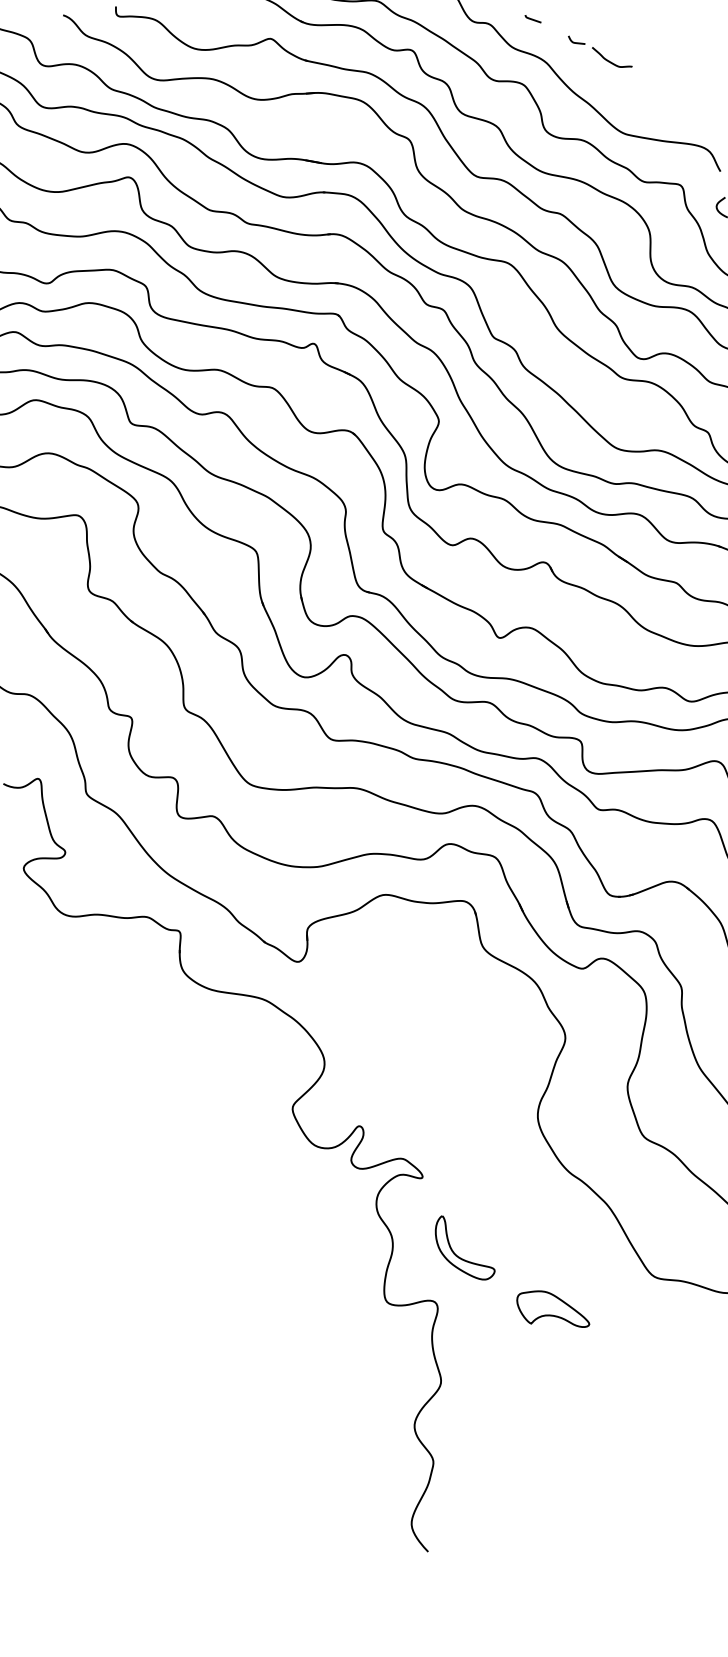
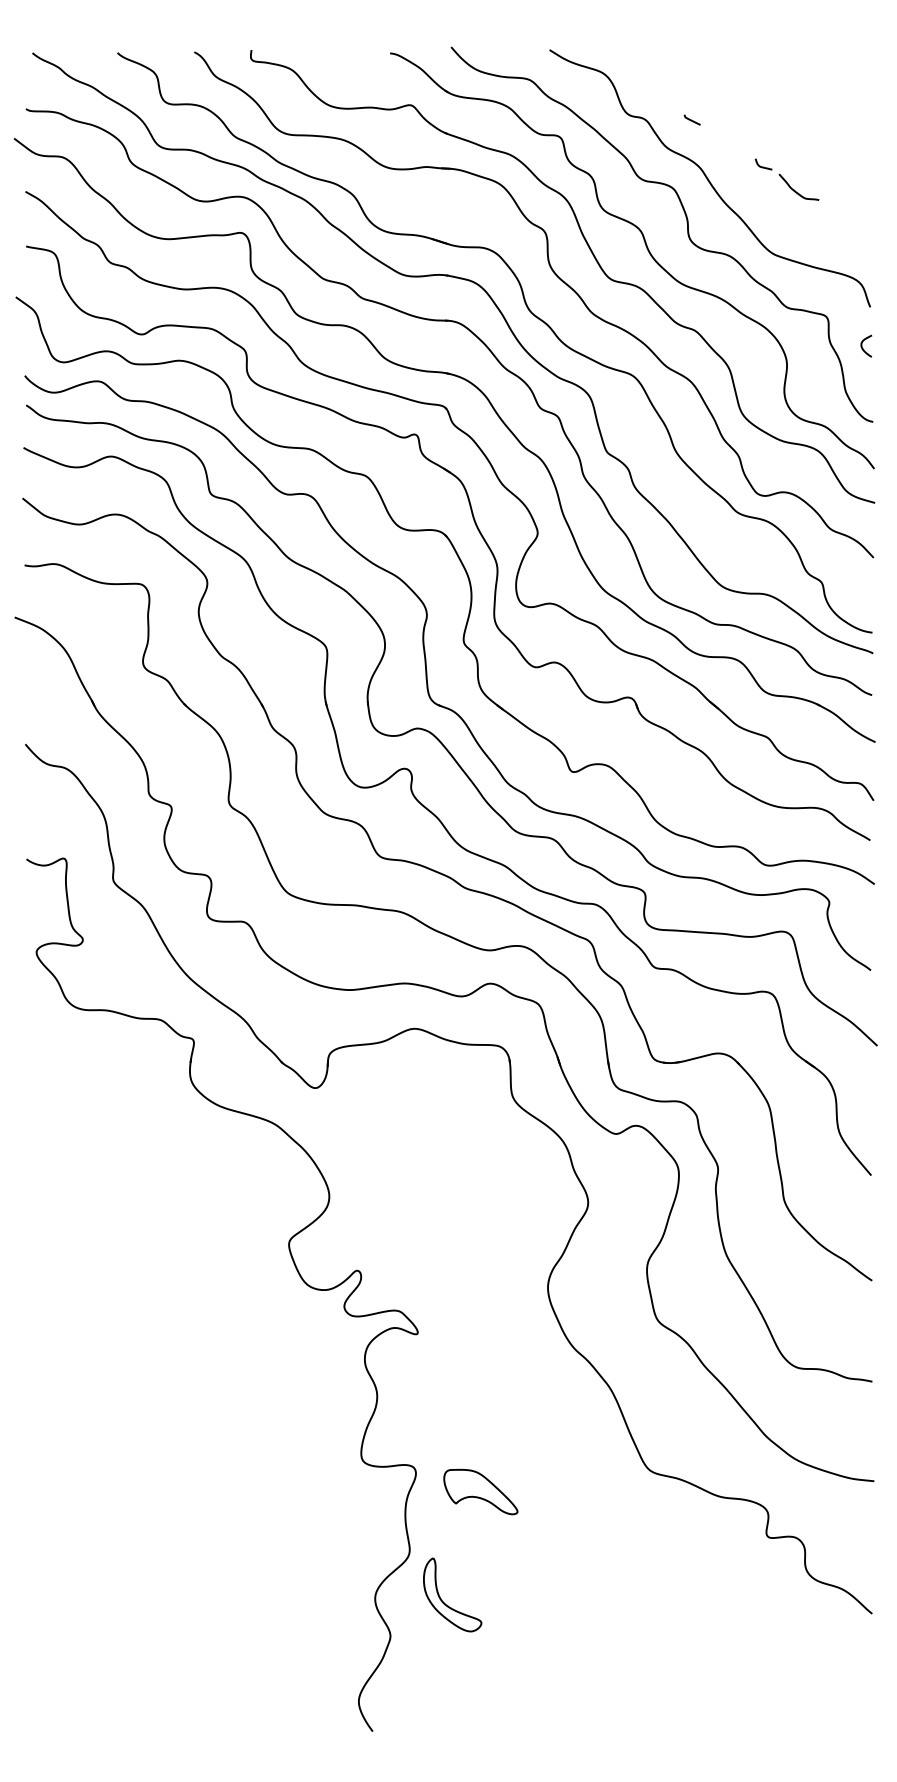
part: (599, 51) -> (786, 179), moved
part: (457, 1255) -> (444, 1602), moved
part: (552, 1309) -> (480, 1491), moved

